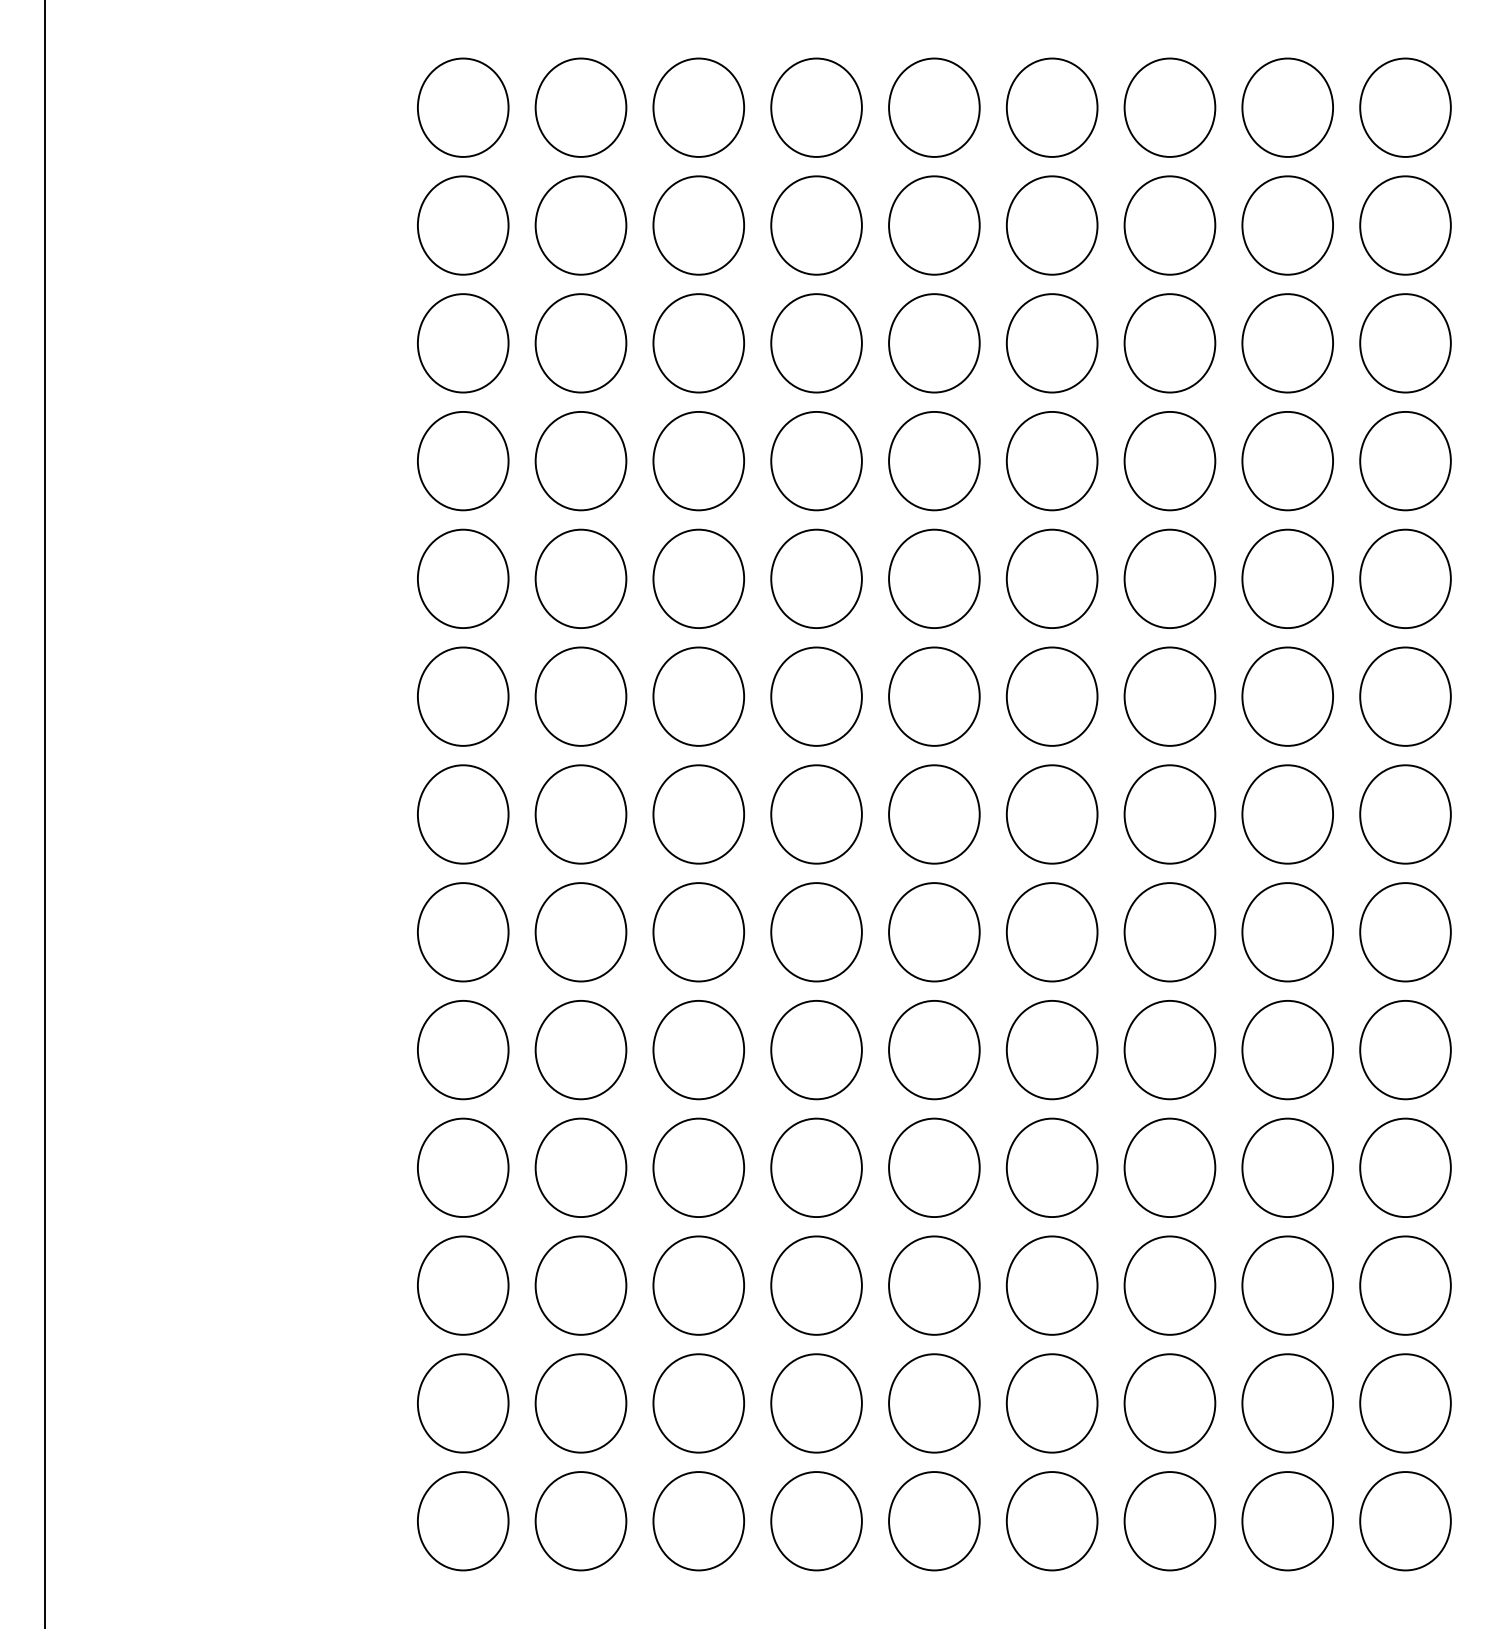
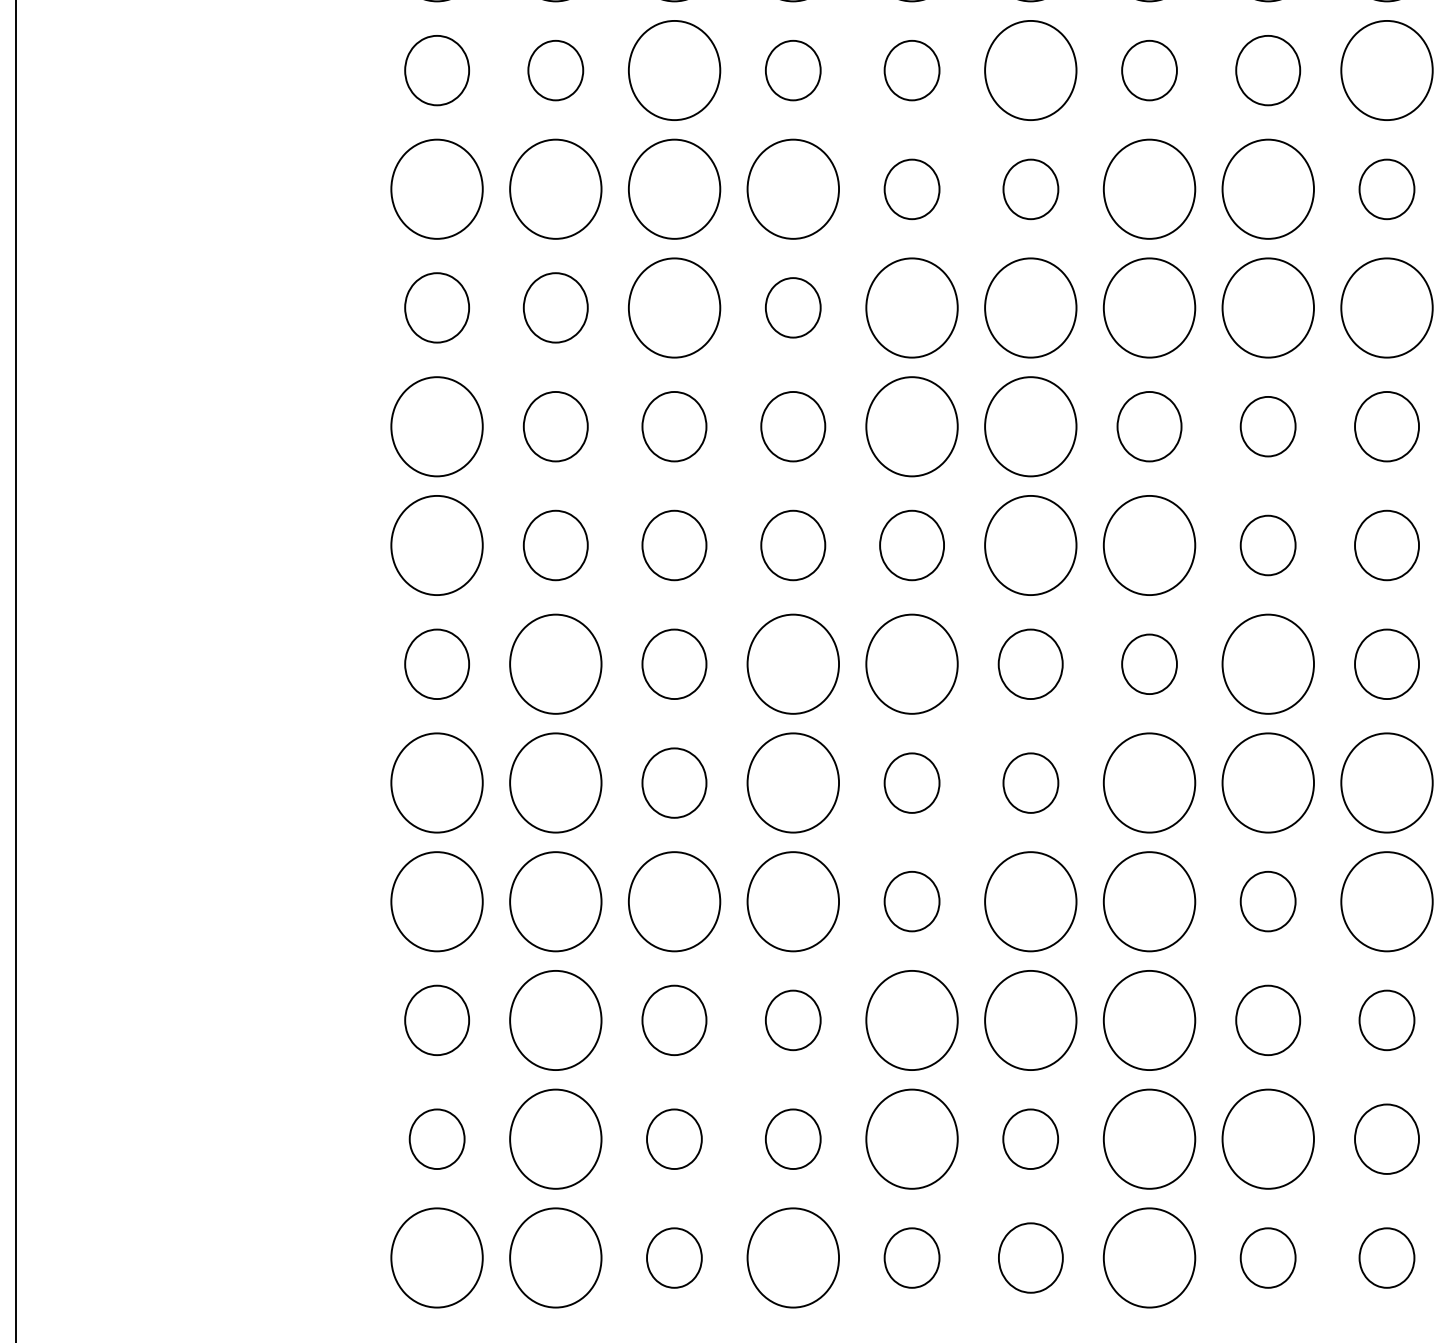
part: (463, 343) -> (437, 70), size x0.7
part: (580, 343) -> (555, 70), size x0.6
part: (816, 343) -> (793, 70), size x0.6
part: (934, 343) -> (912, 70), size x0.6
part: (1169, 343) -> (1149, 70), size x0.6
part: (1287, 343) -> (1268, 70), size x0.7
part: (934, 461) -> (912, 189), size x0.6
part: (1052, 461) -> (1031, 189), size x0.6
part: (1405, 461) -> (1386, 189), size x0.6
part: (463, 578) -> (437, 307), size x0.7
part: (580, 578) -> (555, 307), size x0.7
part: (816, 578) -> (793, 307), size x0.6
part: (580, 696) -> (555, 426), size x0.7
part: (698, 696) -> (674, 426), size x0.7
part: (816, 696) -> (793, 426), size x0.7
part: (1169, 696) -> (1149, 426), size x0.7
part: (1287, 696) -> (1268, 426), size x0.6
part: (1405, 696) -> (1386, 426), size x0.7
part: (580, 814) -> (555, 545), size x0.7
part: (698, 814) -> (674, 545), size x0.7
part: (816, 814) -> (793, 545), size x0.7
part: (934, 814) -> (912, 545), size x0.7
part: (1287, 814) -> (1268, 545), size x0.6
part: (1405, 814) -> (1386, 545), size x0.7
part: (463, 932) -> (437, 664), size x0.7
part: (698, 932) -> (674, 664), size x0.7
part: (1051, 932) -> (1030, 664), size x0.7
part: (1169, 932) -> (1149, 664), size x0.6
part: (1405, 932) -> (1386, 664), size x0.7
part: (698, 1050) -> (674, 783), size x0.7
part: (934, 1050) -> (912, 783), size x0.6
part: (1052, 1050) -> (1031, 783), size x0.6
part: (934, 1167) -> (912, 901), size x0.6
part: (1287, 1167) -> (1268, 901), size x0.6
part: (463, 1285) -> (437, 1020), size x0.7
part: (698, 1285) -> (674, 1020), size x0.7
part: (816, 1285) -> (793, 1020), size x0.6
part: (1287, 1285) -> (1268, 1020), size x0.7
part: (1405, 1285) -> (1386, 1020), size x0.6
part: (463, 1403) -> (437, 1139), size x0.6
part: (698, 1403) -> (674, 1139), size x0.6
part: (816, 1403) -> (793, 1139), size x0.6
part: (1051, 1403) -> (1030, 1139), size x0.6
part: (1405, 1403) -> (1386, 1139), size x0.7
part: (698, 1521) -> (674, 1258), size x0.6
part: (934, 1521) -> (912, 1258), size x0.6
part: (1052, 1521) -> (1031, 1258), size x0.7
part: (1287, 1521) -> (1268, 1258), size x0.6
part: (1405, 1521) -> (1386, 1258), size x0.6

